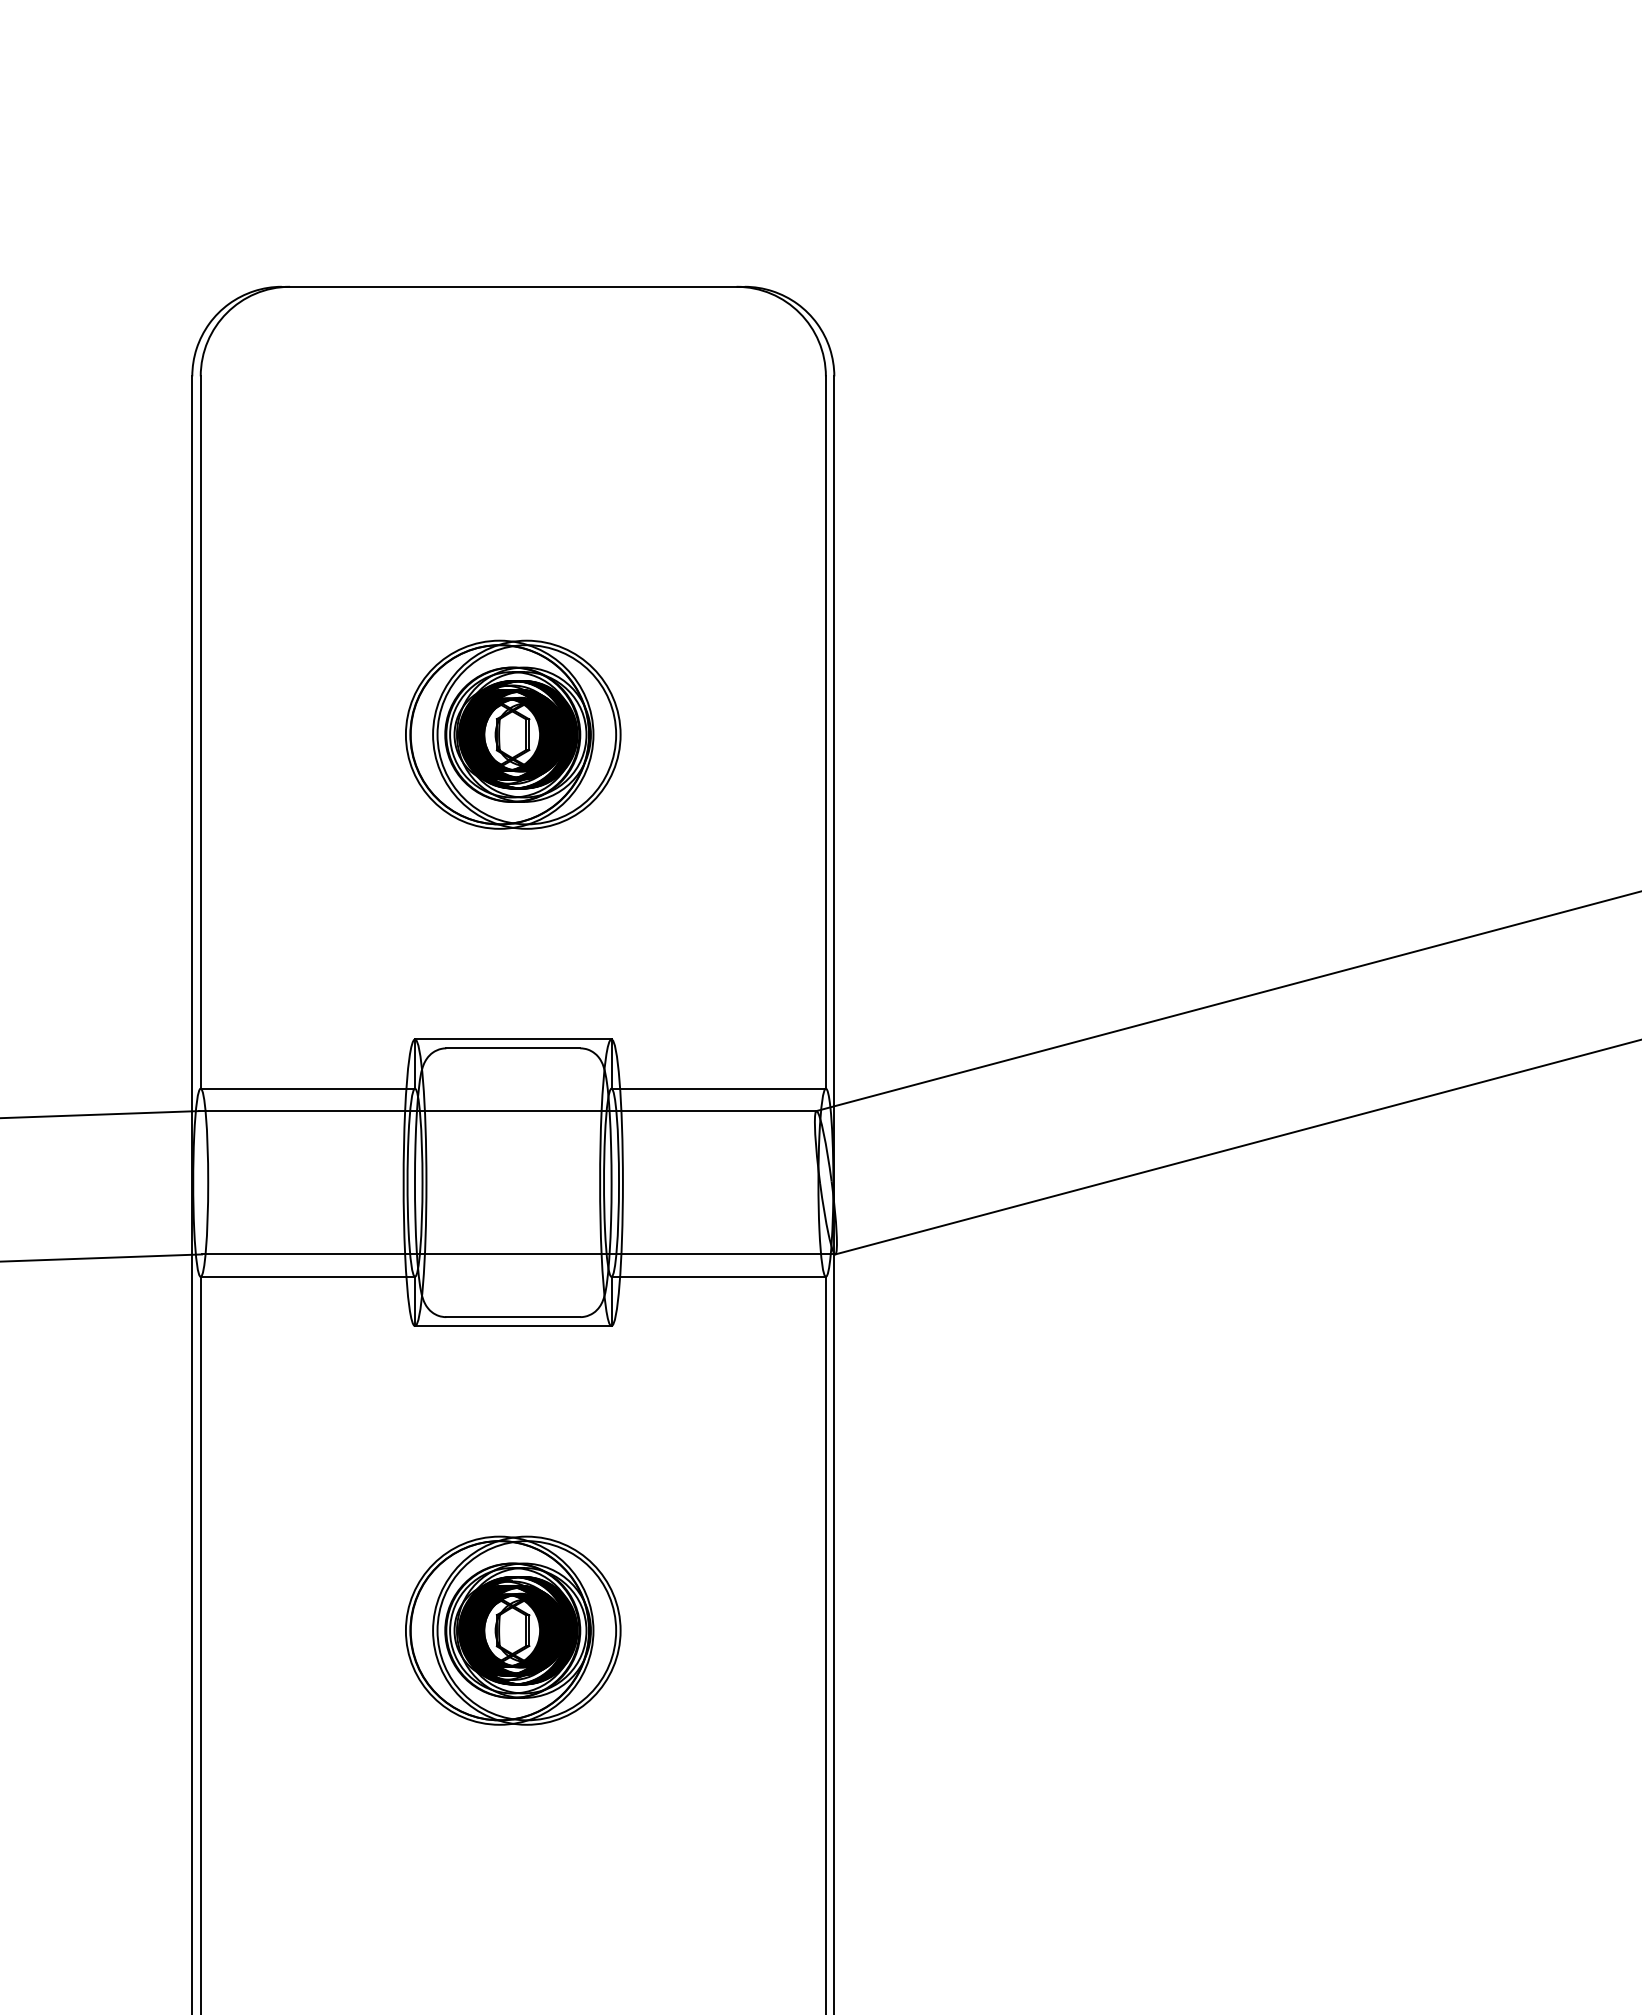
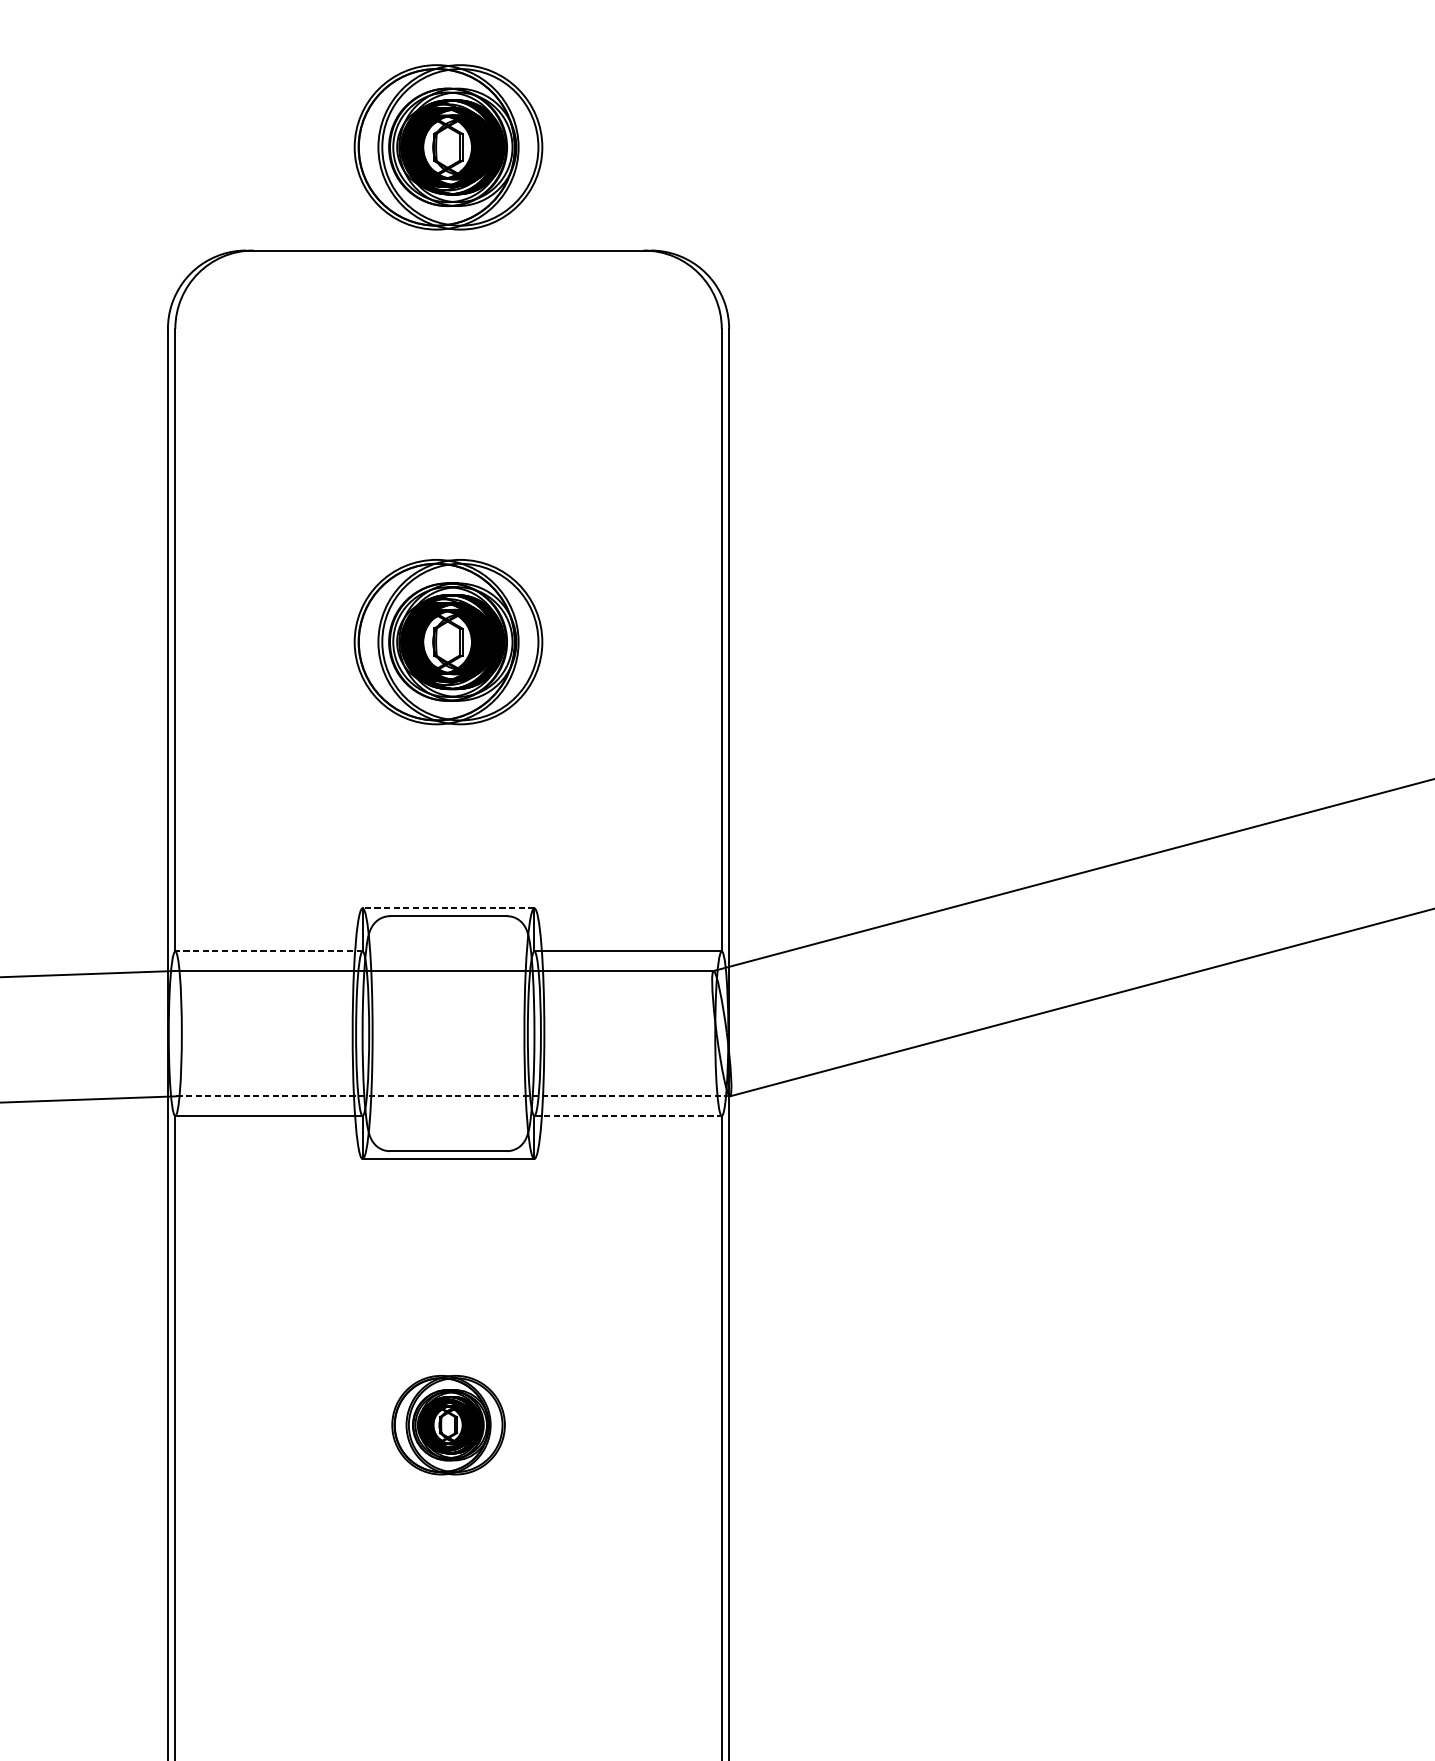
part: (513, 168) -> (448, 147), added
line: (512, 1039) -> (447, 908), solid -> dashed
line: (307, 1088) -> (268, 951), solid -> dashed
line: (518, 1254) -> (453, 1096), solid -> dashed
line: (719, 1276) -> (628, 1115), solid -> dashed
part: (513, 1630) -> (448, 1425), size x0.6

